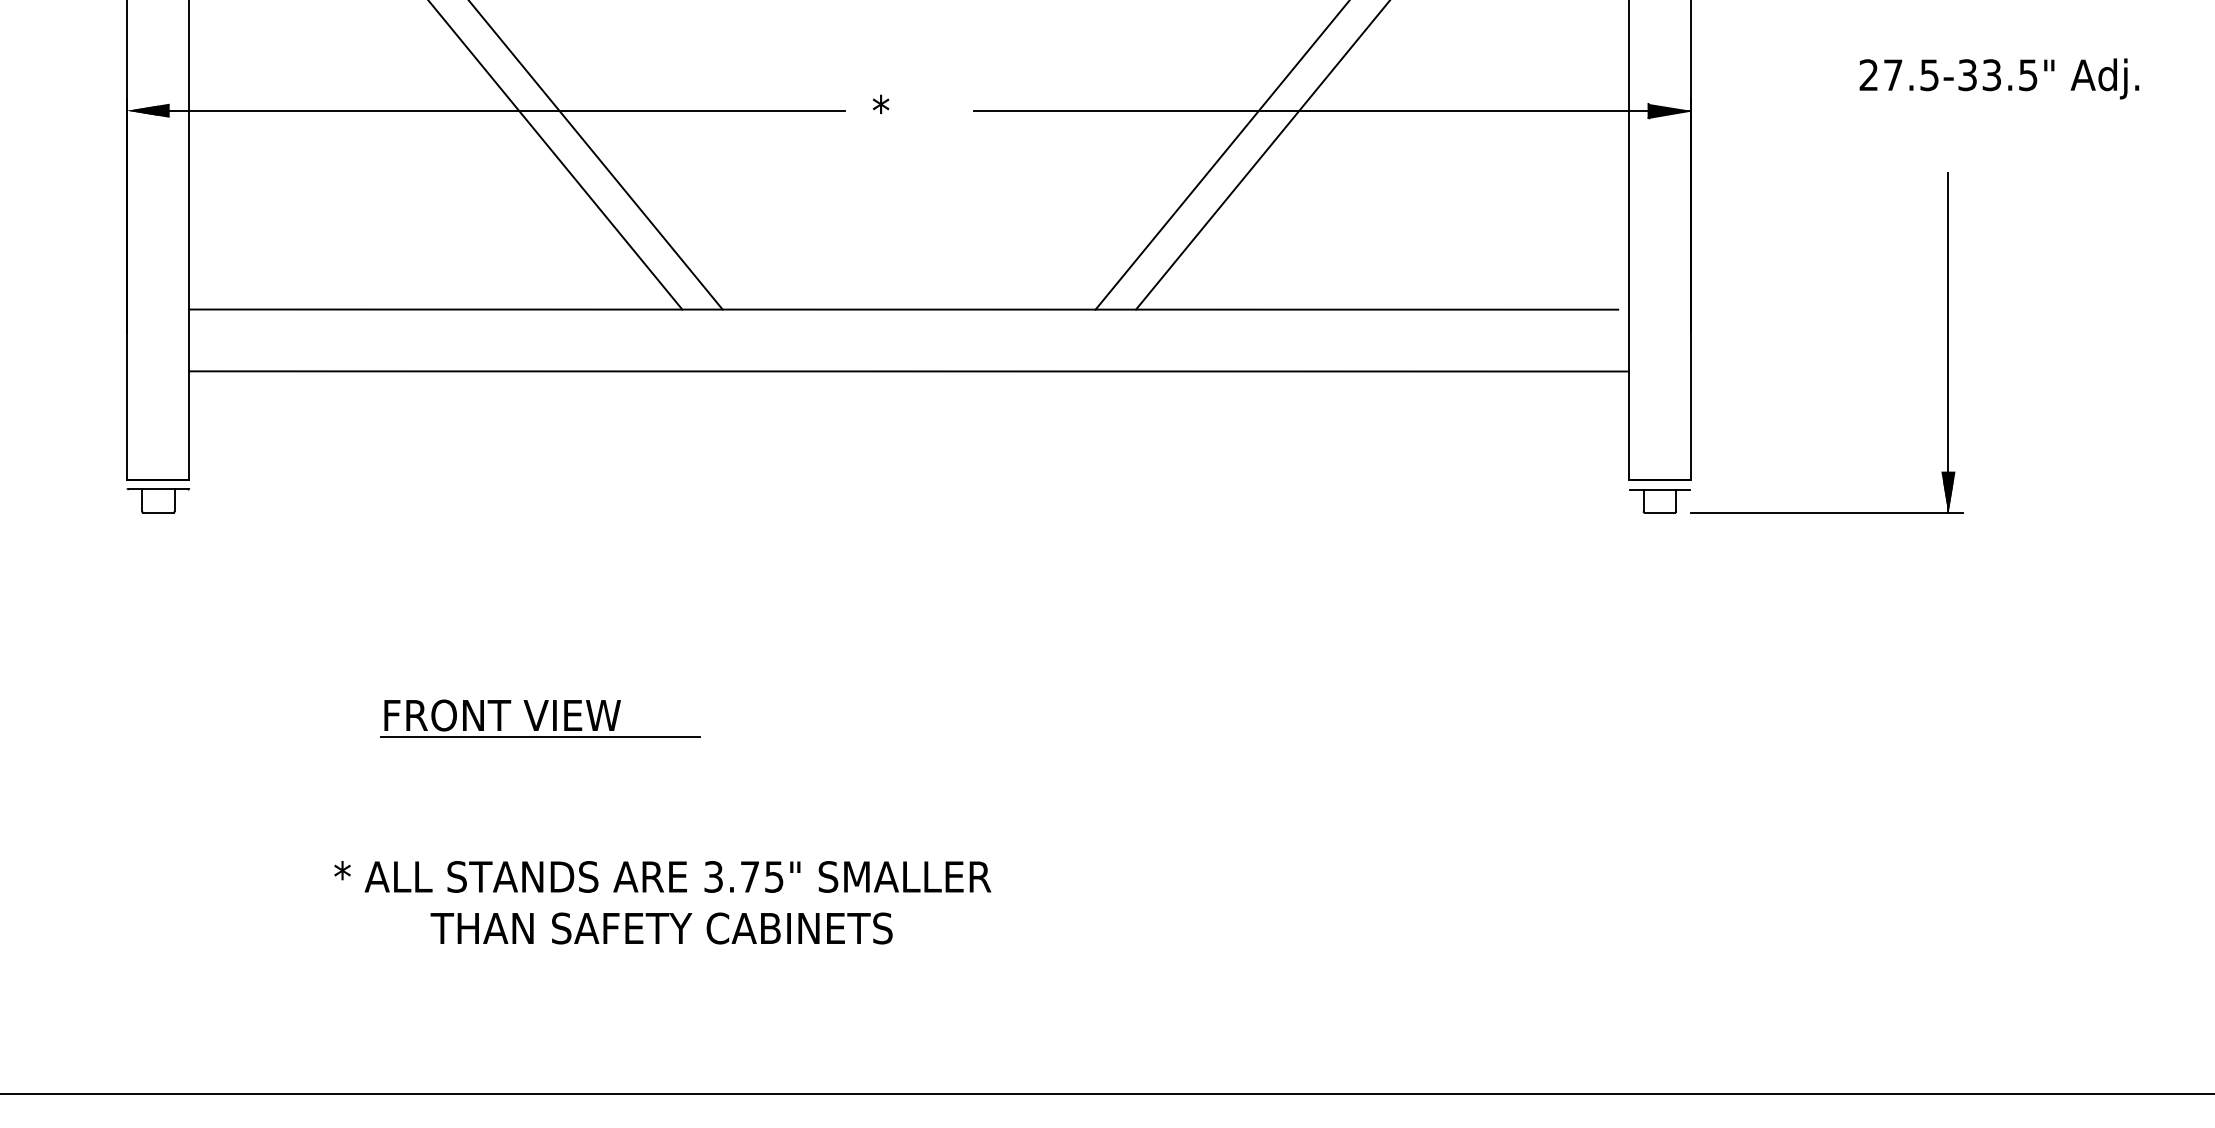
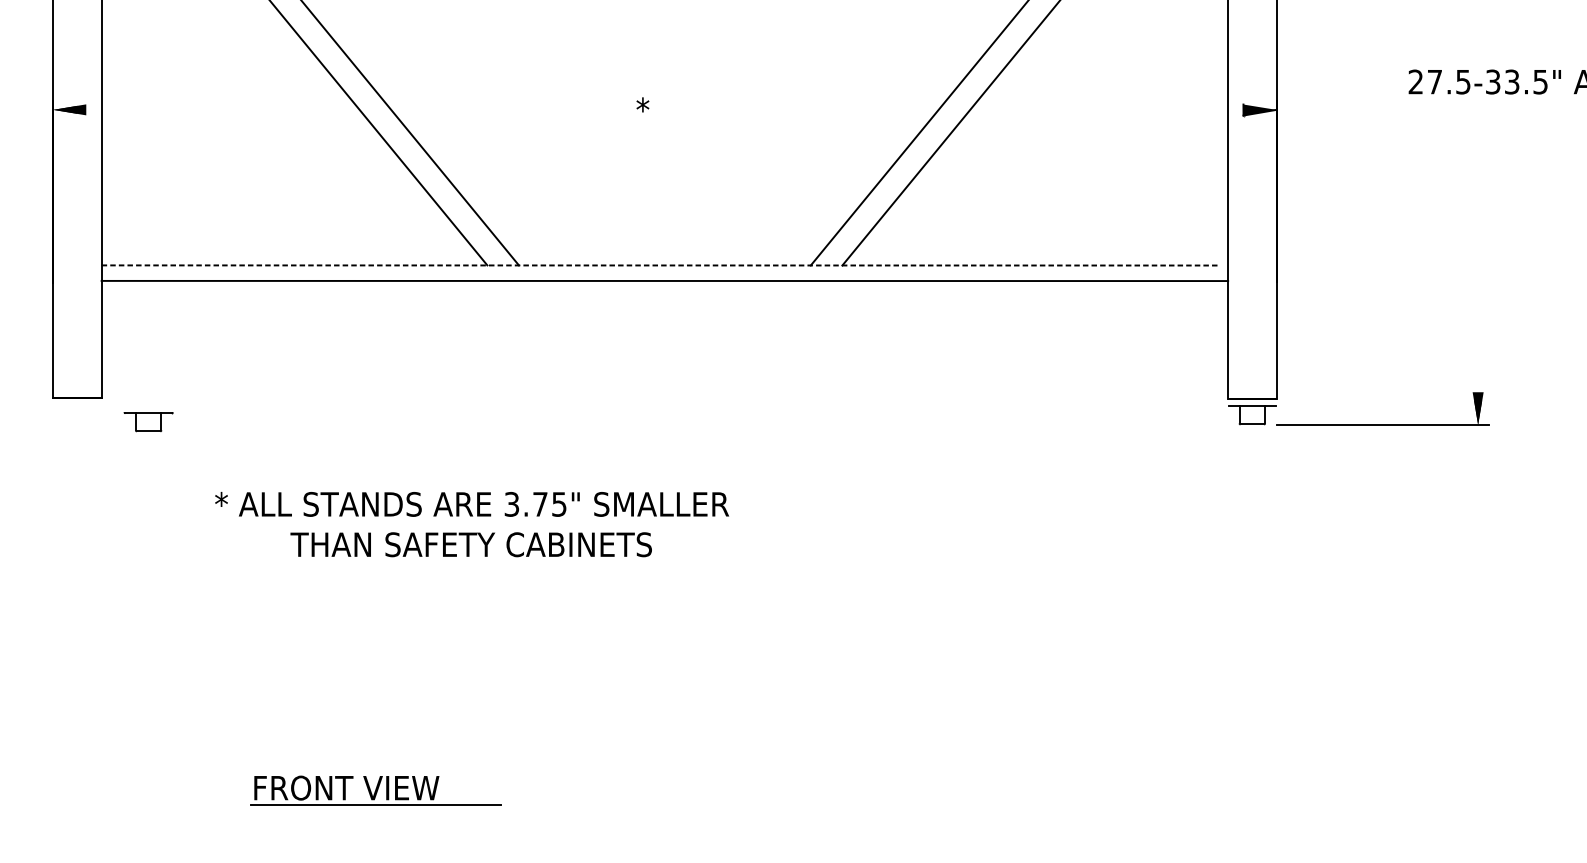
line: (501, 110) -> (345, 109), removed
line: (1316, 110) -> (983, 109), removed
line: (904, 309) -> (661, 265), solid -> dashed
line: (1948, 343) -> (1478, 291), removed
line: (908, 371) -> (664, 281), moved
part: (158, 500) -> (148, 421), moved
part: (540, 718) -> (376, 790), moved
text: (662, 902) -> (471, 524), moved

